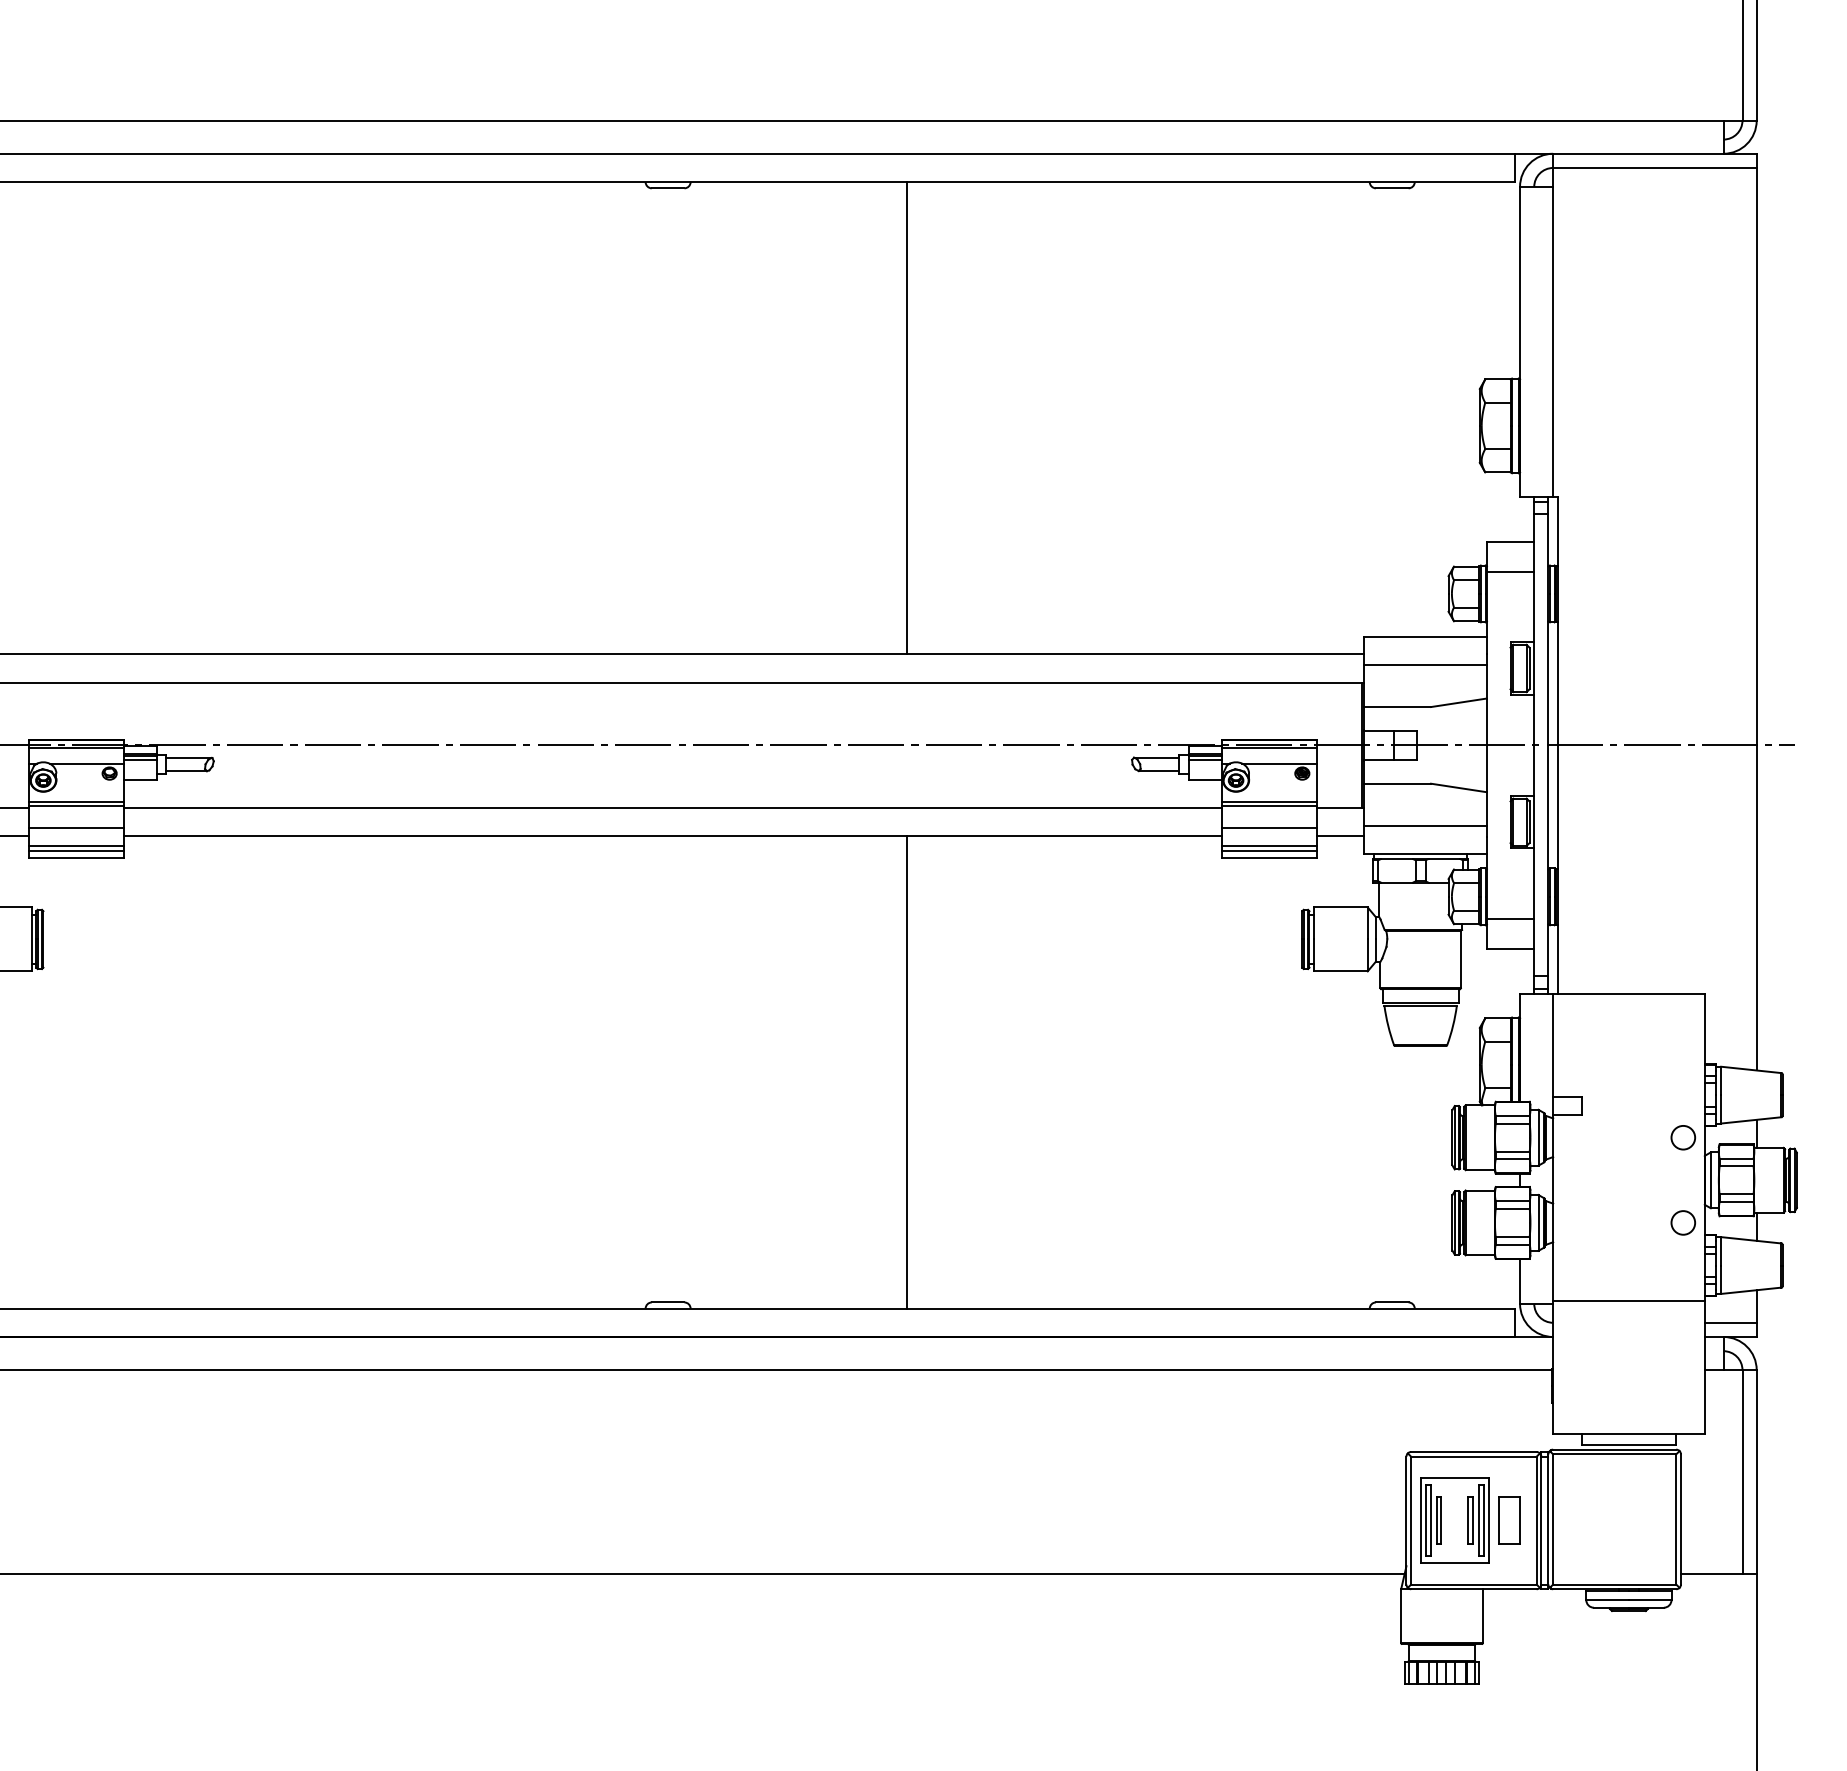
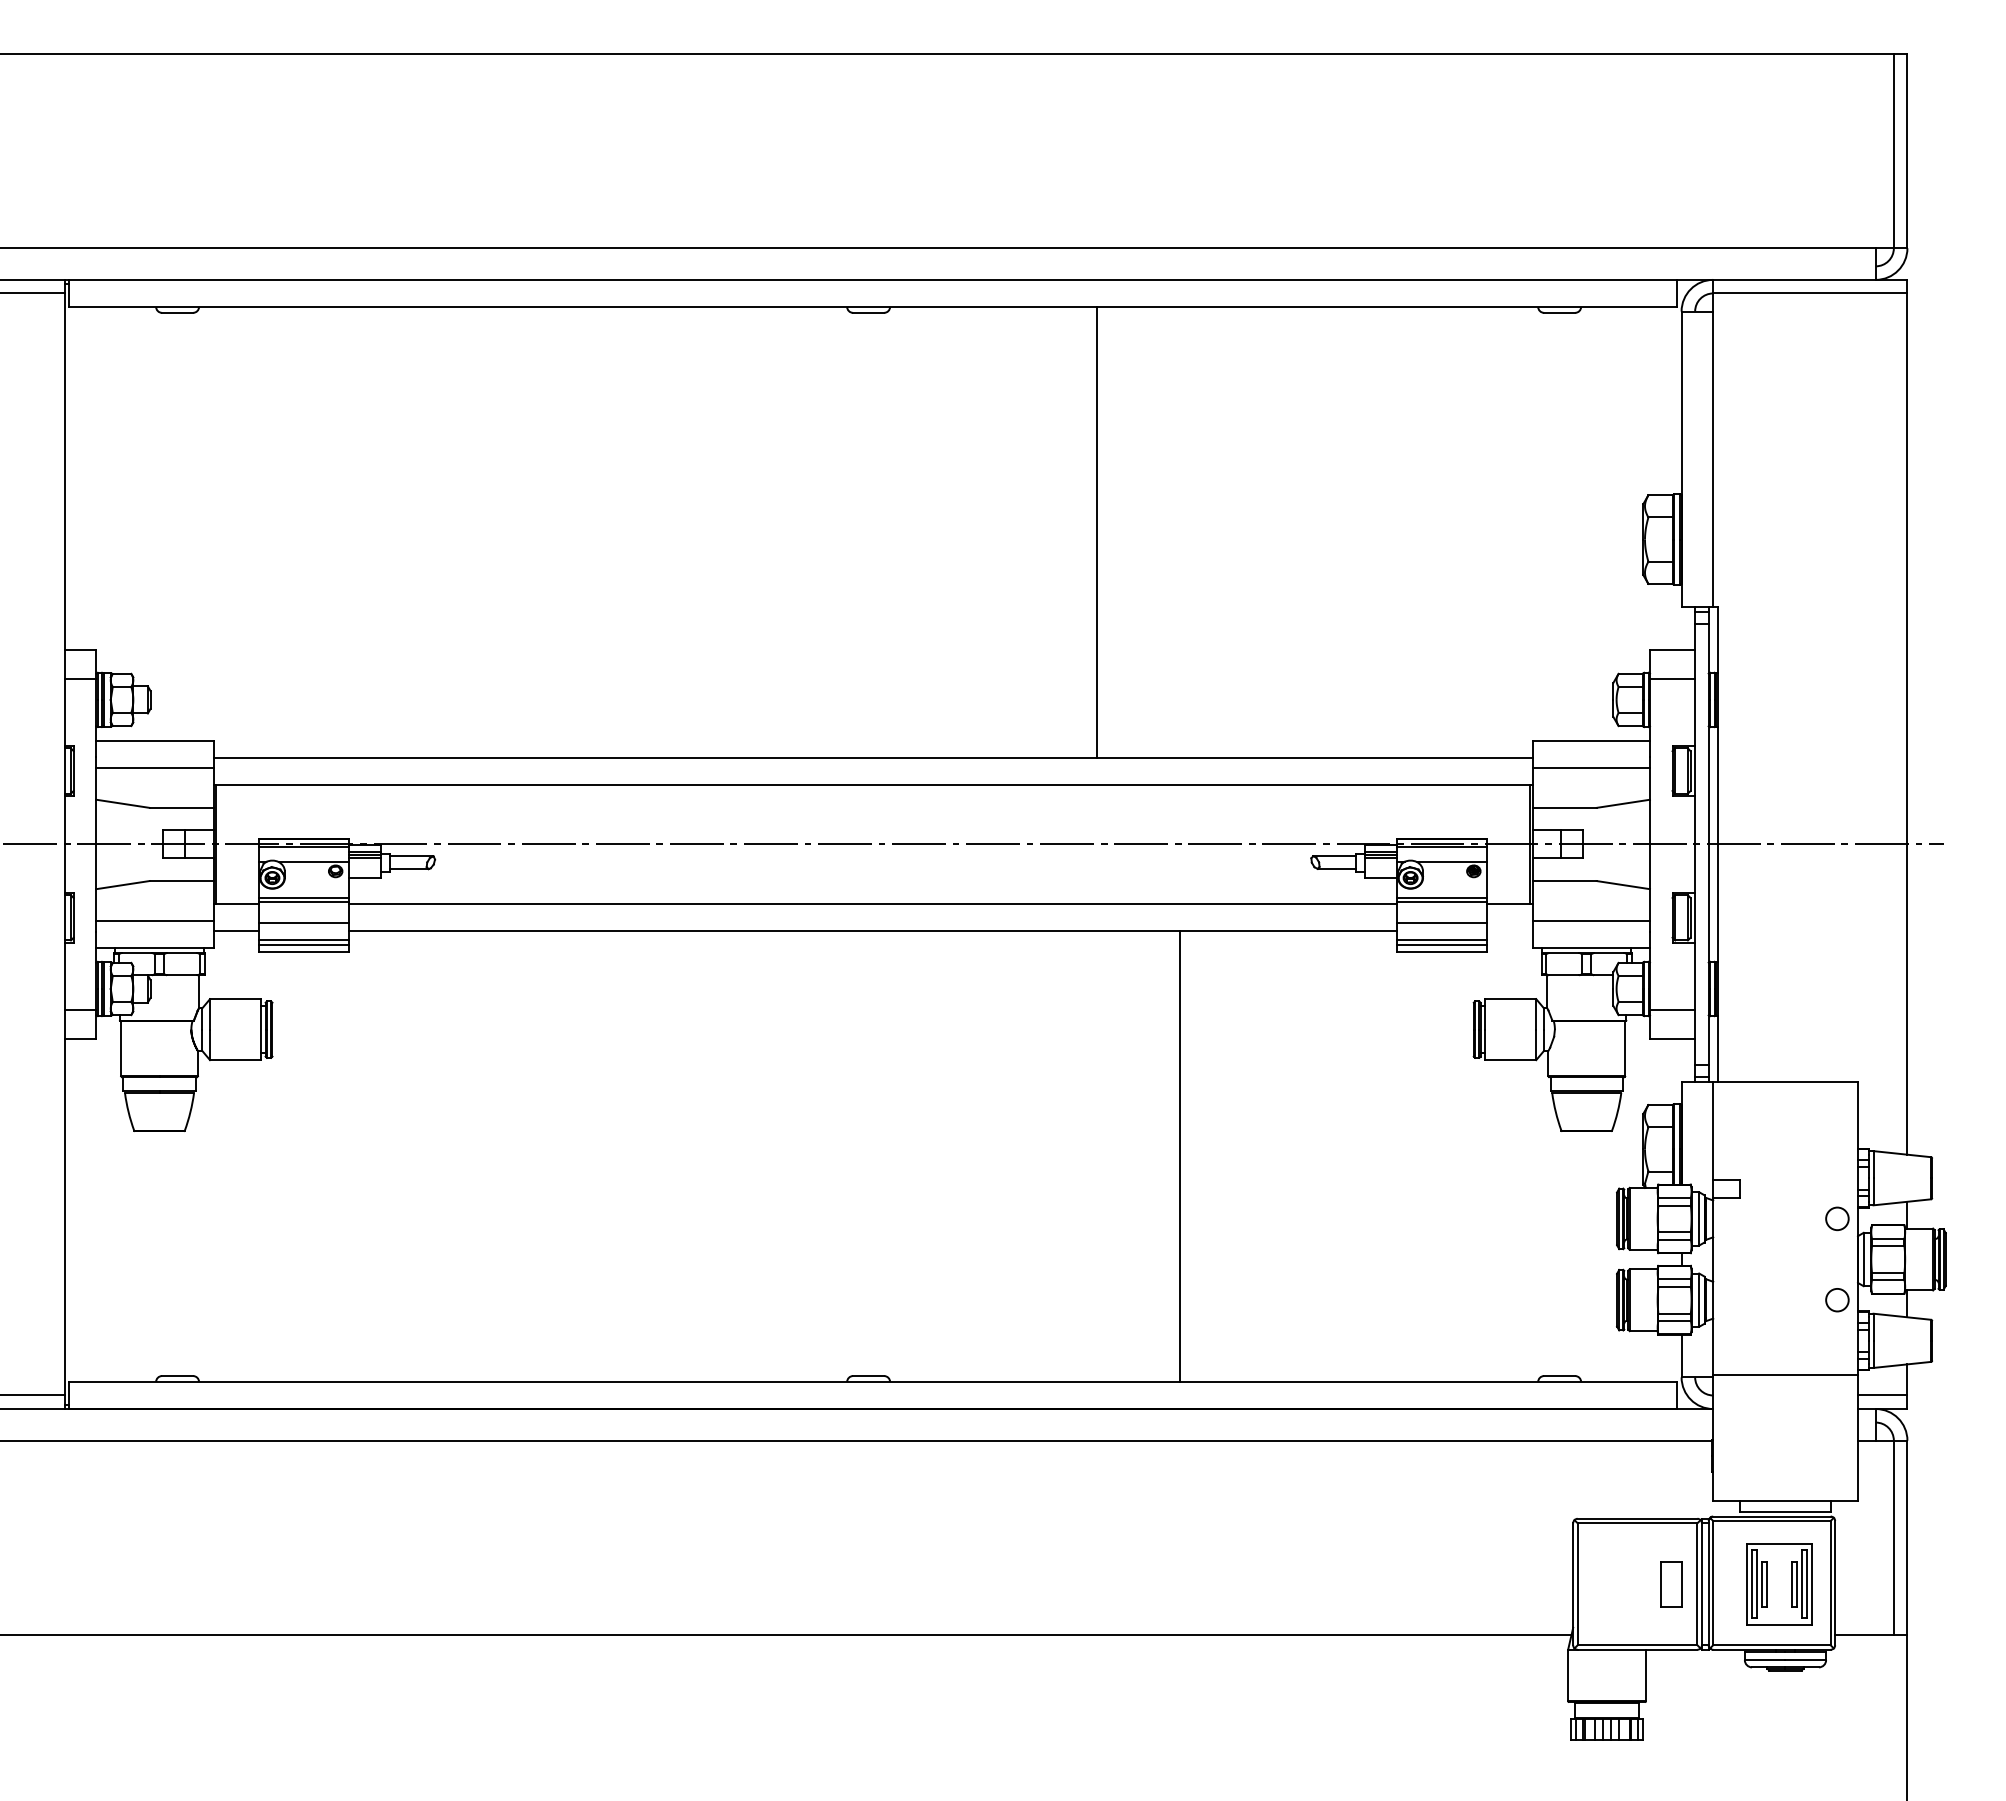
line: (1339, 836) -> (1509, 931), removed
line: (906, 1072) -> (1179, 1156), moved
part: (1454, 1520) -> (1779, 1584), moved

